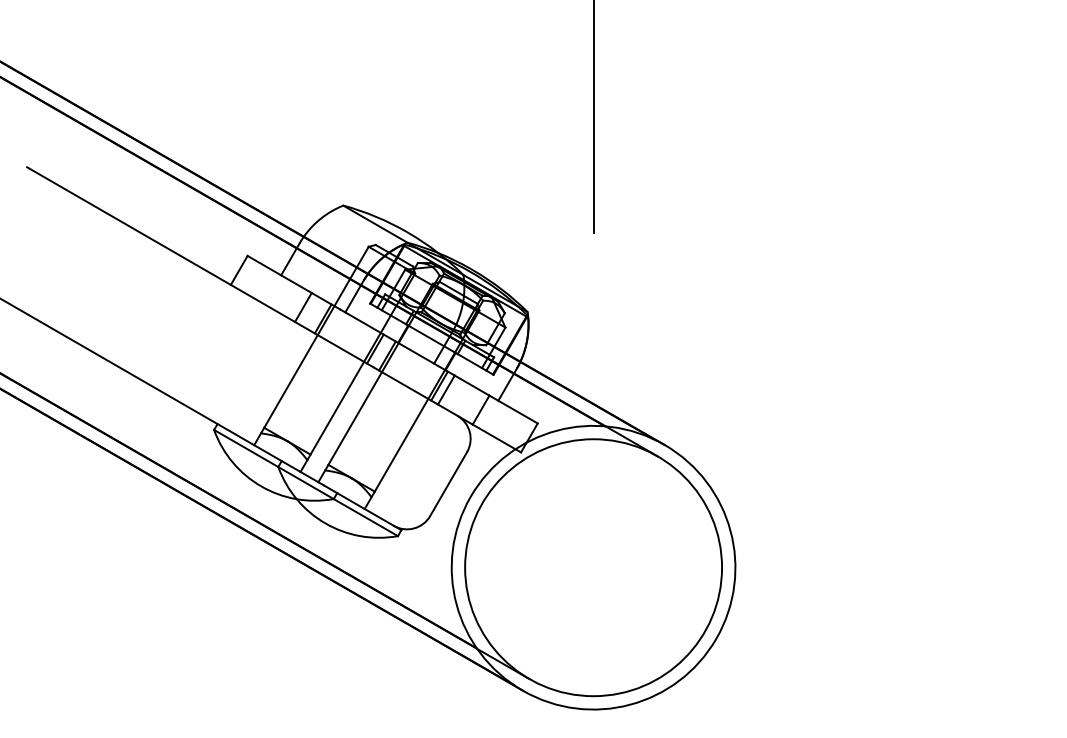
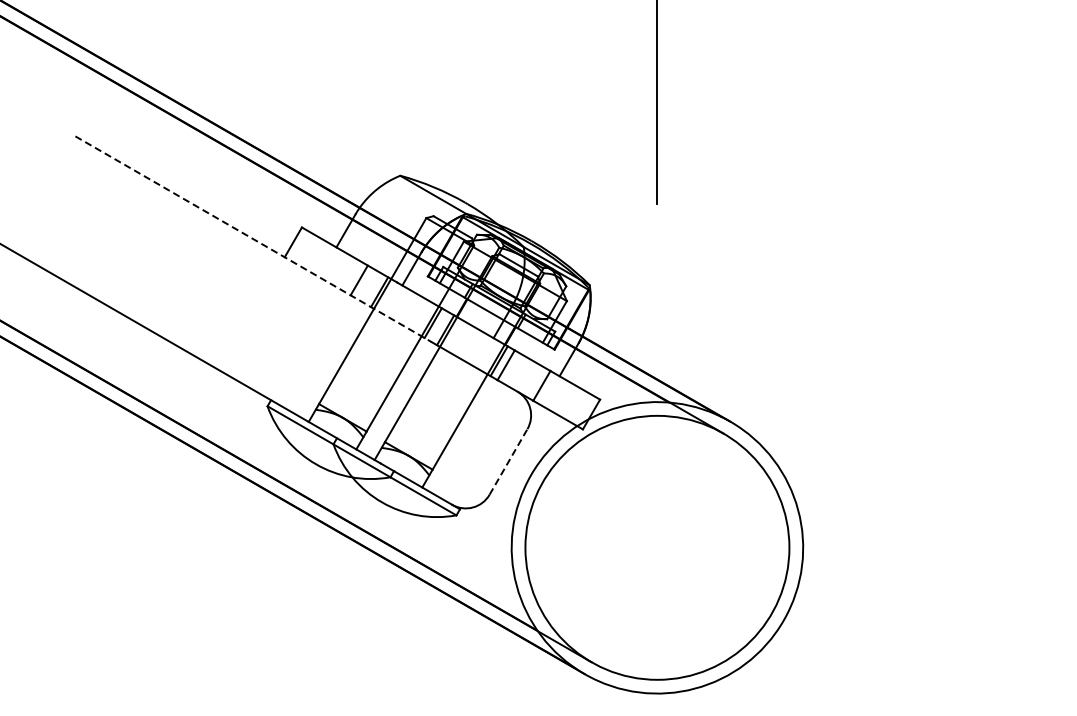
line: (200, 267) -> (253, 239), solid -> dashed
line: (448, 484) -> (508, 462), solid -> dashed

